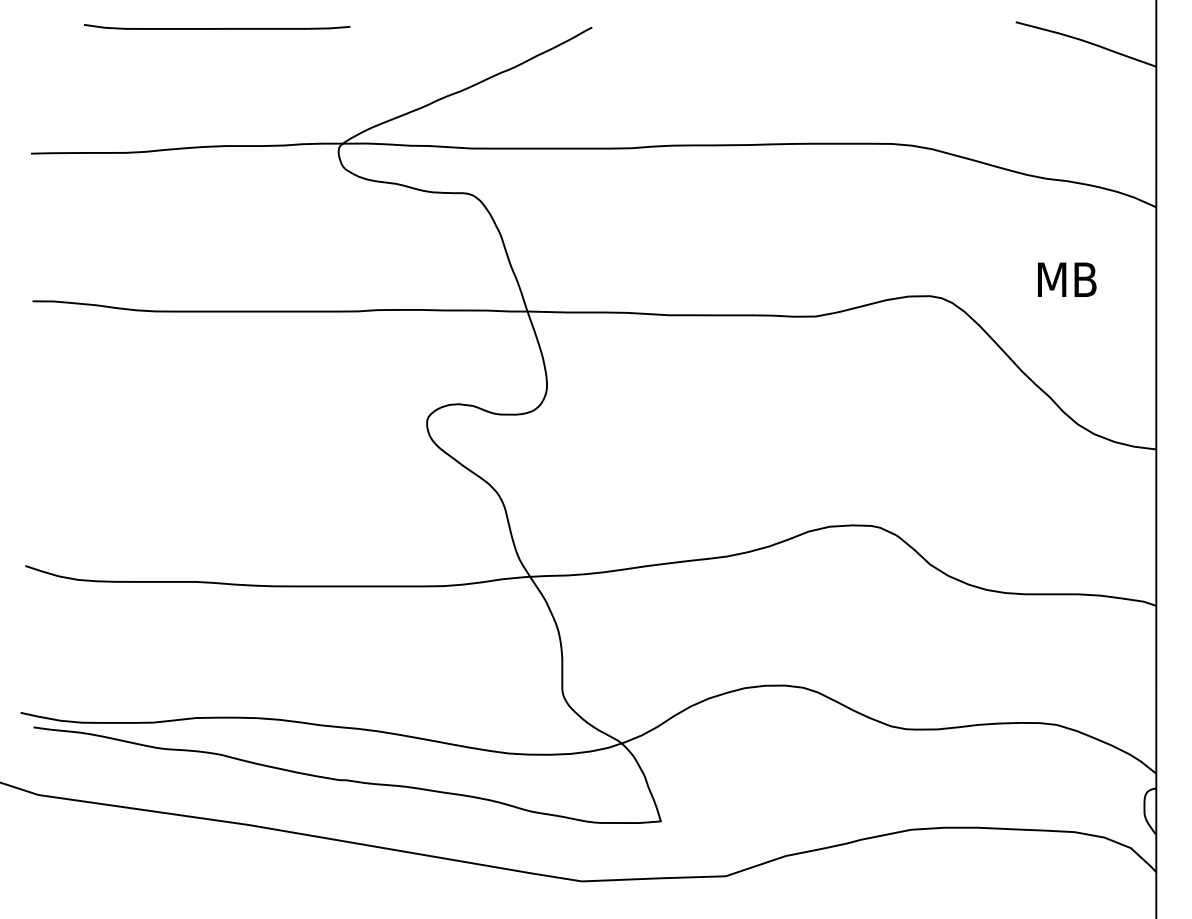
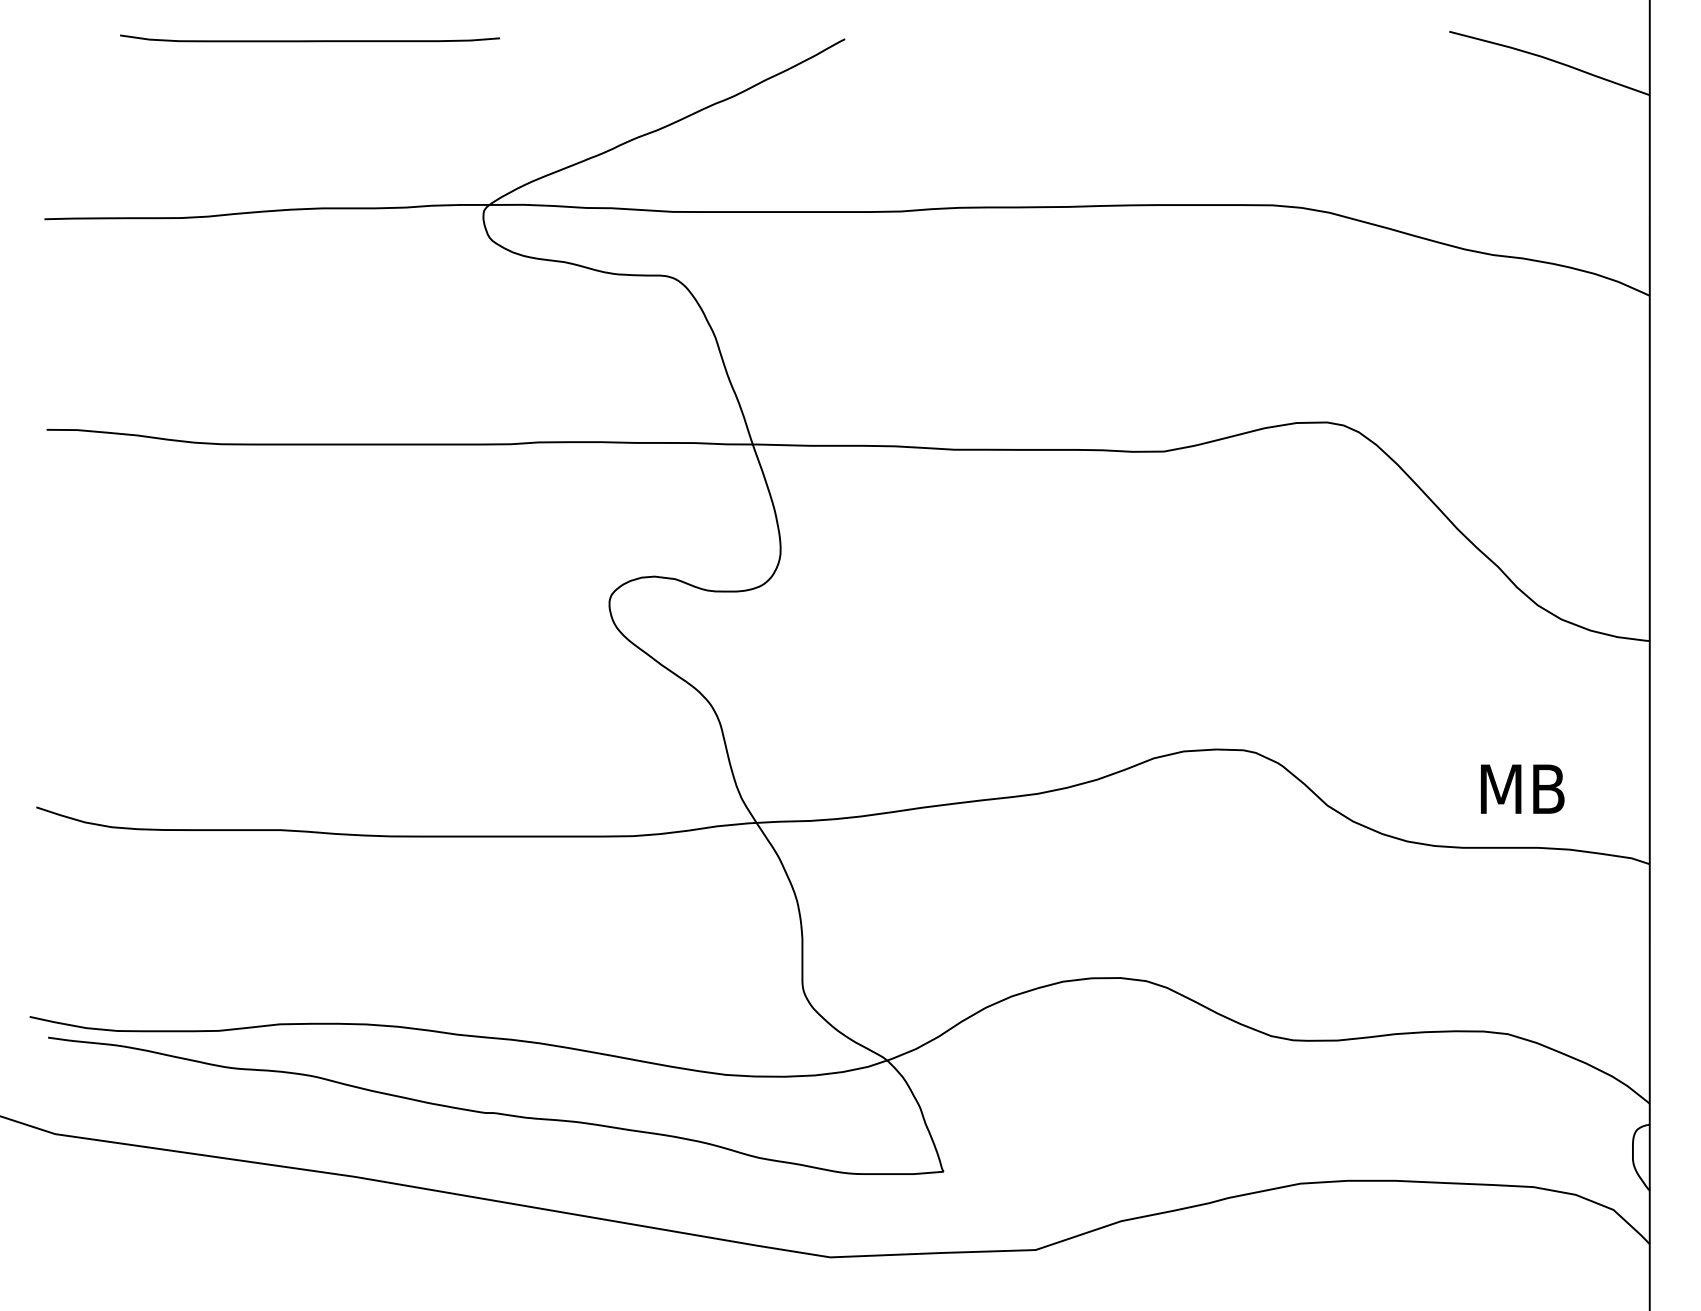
text: (1067, 279) -> (1522, 788), moved

